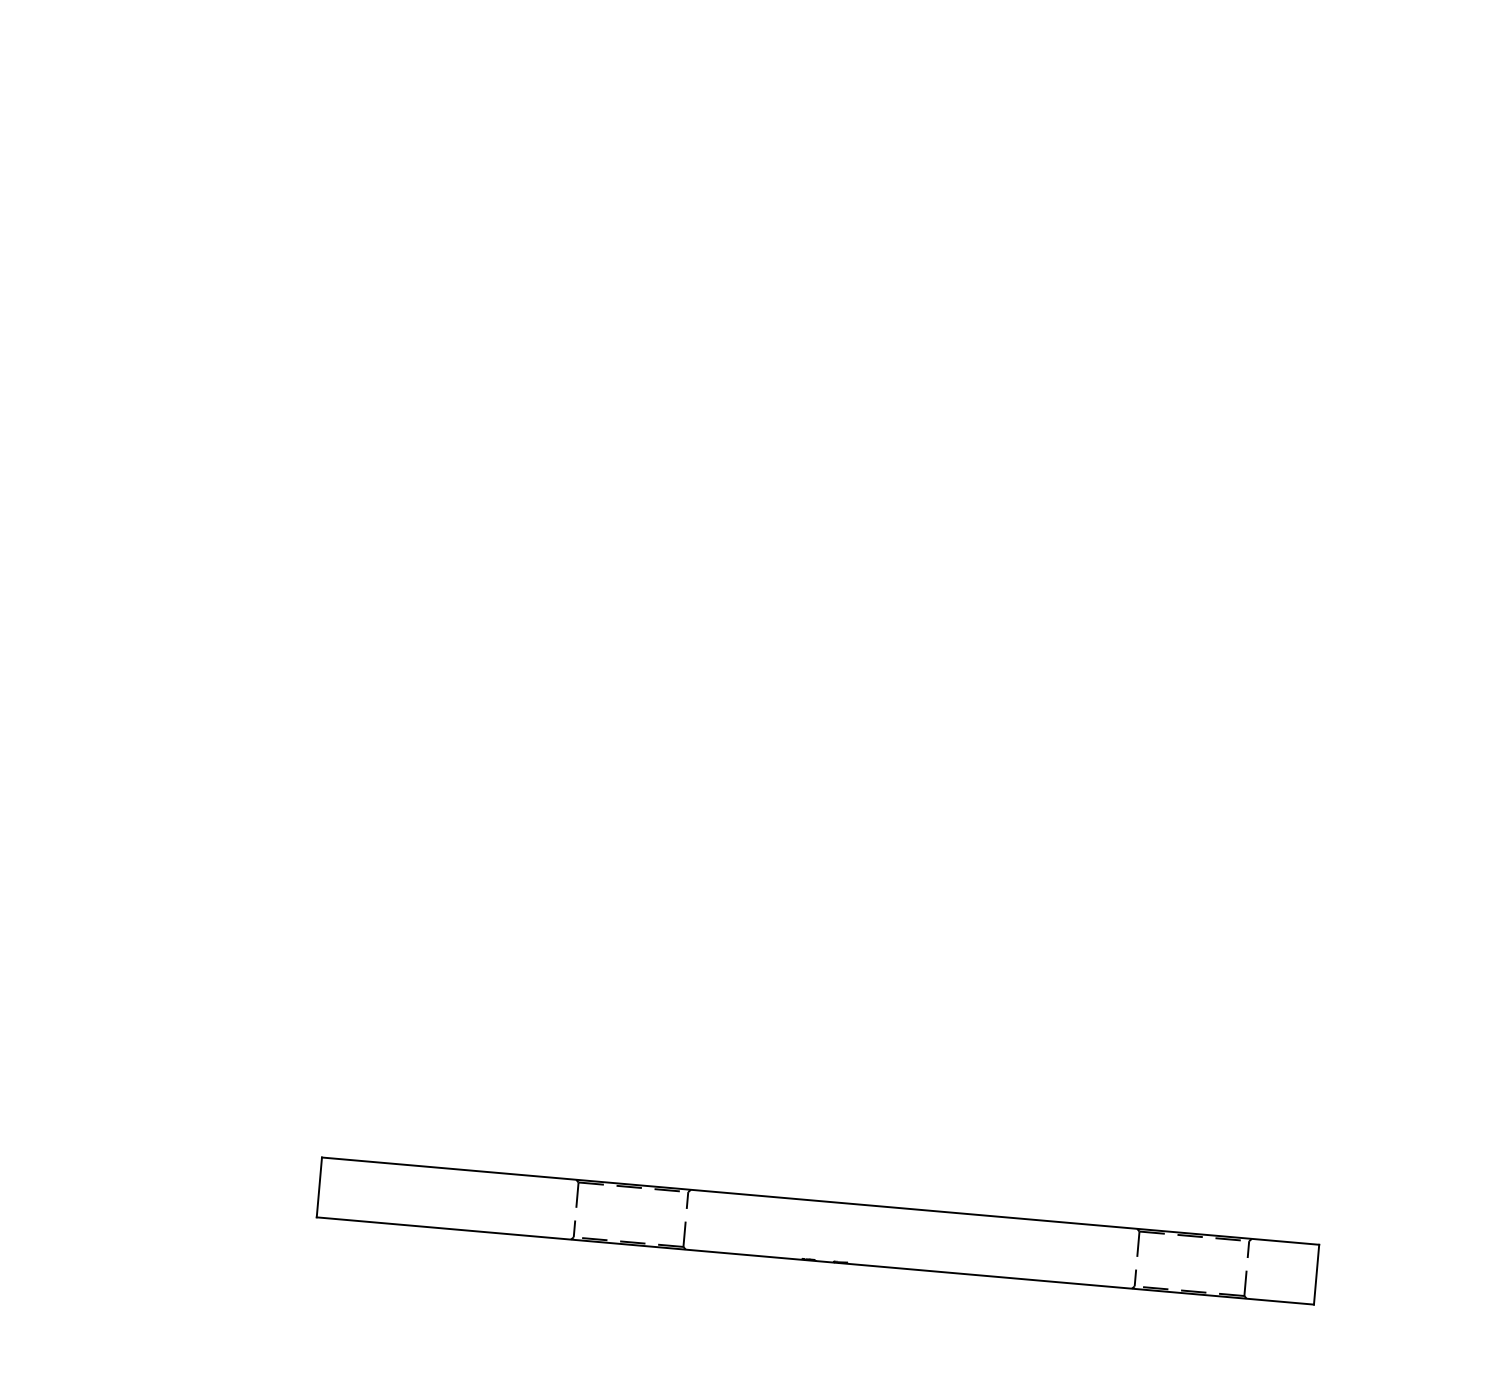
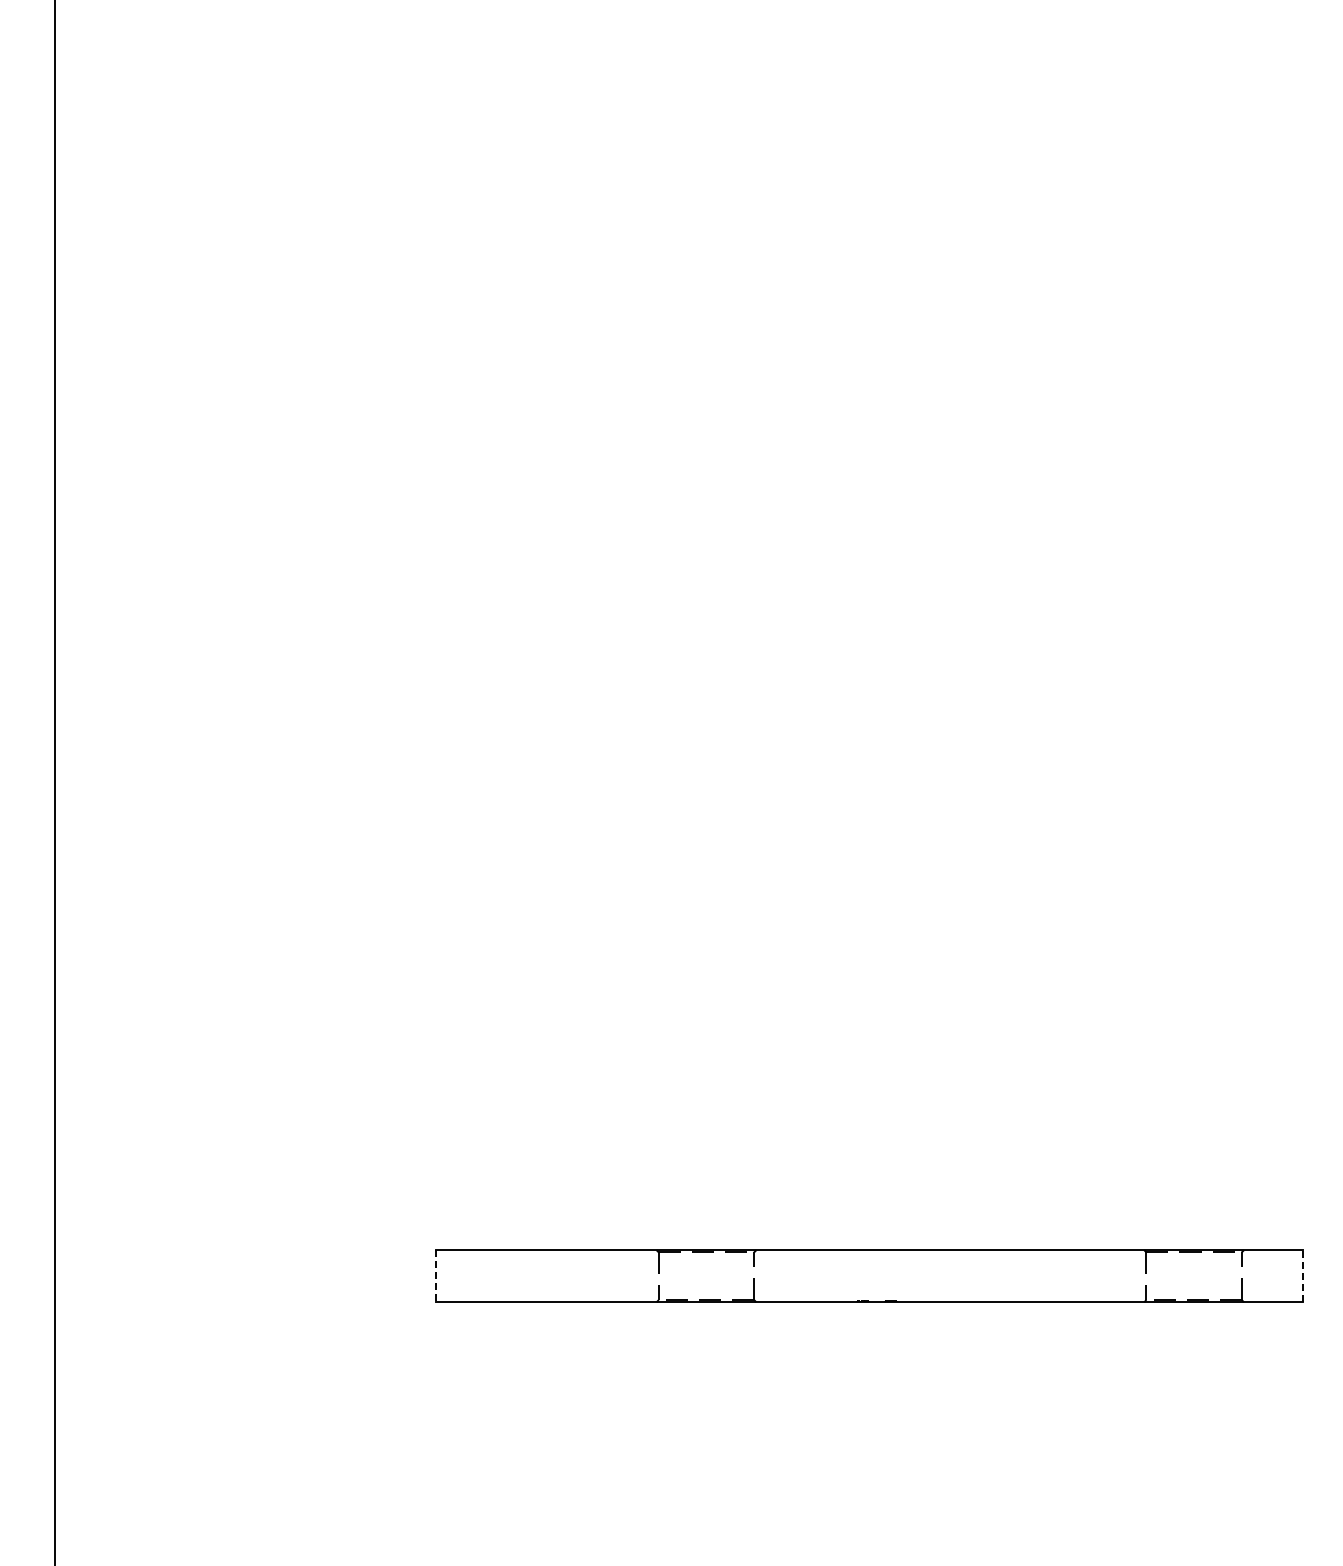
line: (319, 1187) -> (435, 1276), solid -> dashed
line: (1316, 1273) -> (1302, 1275), solid -> dashed

